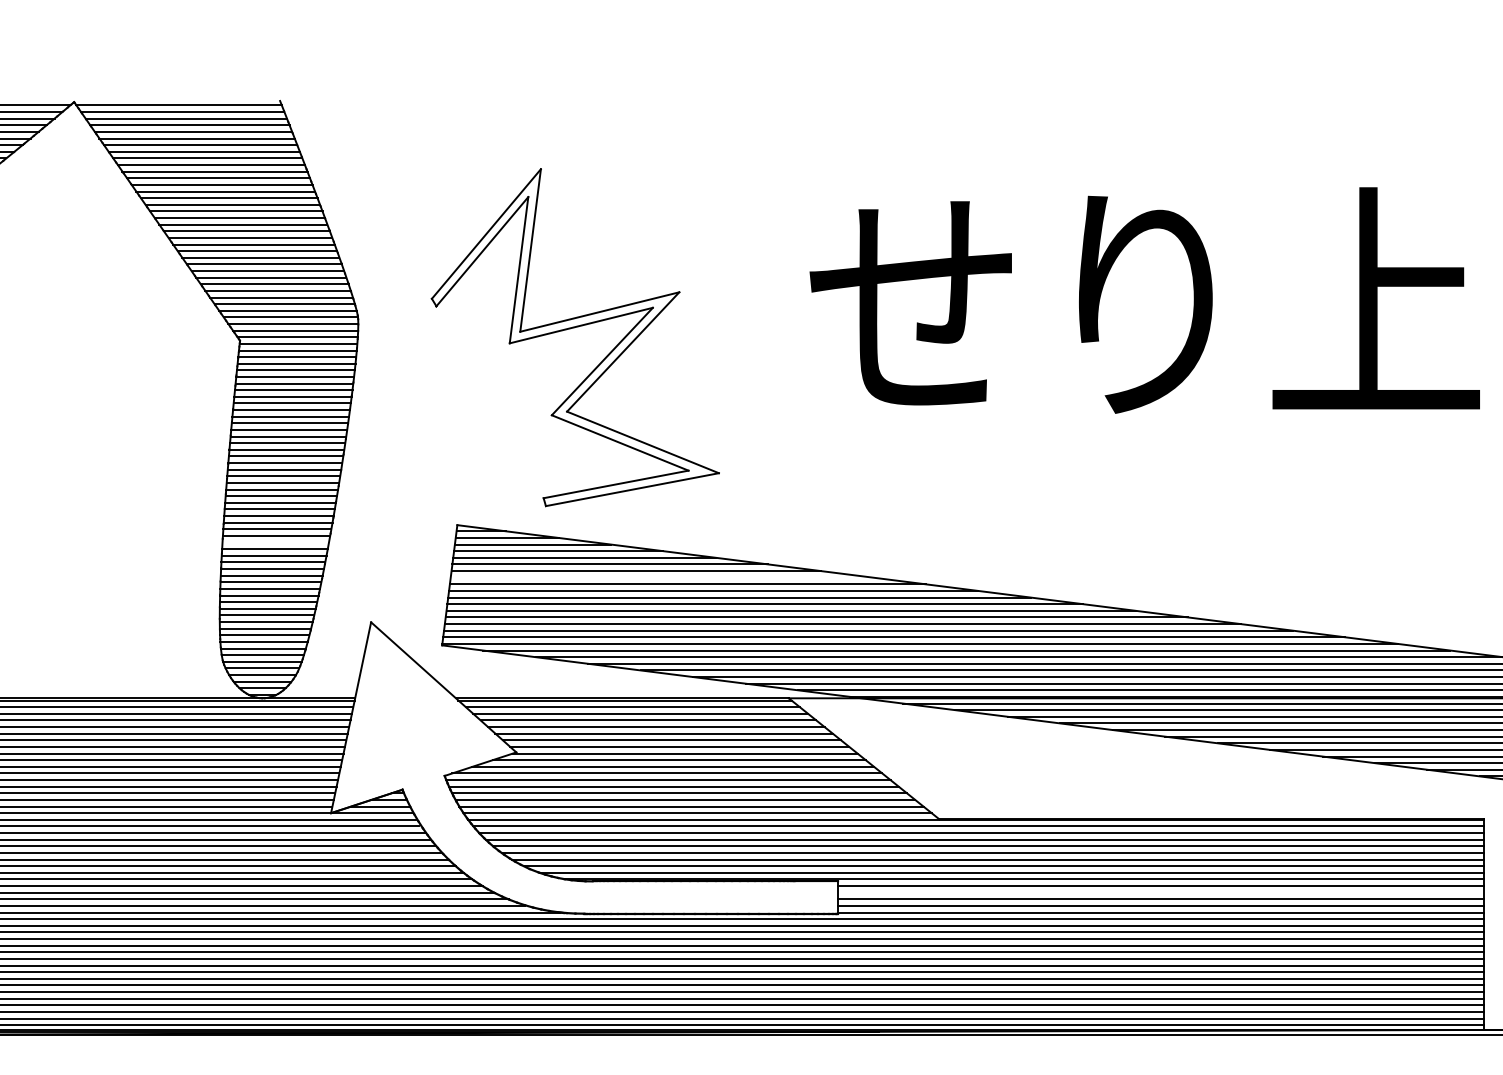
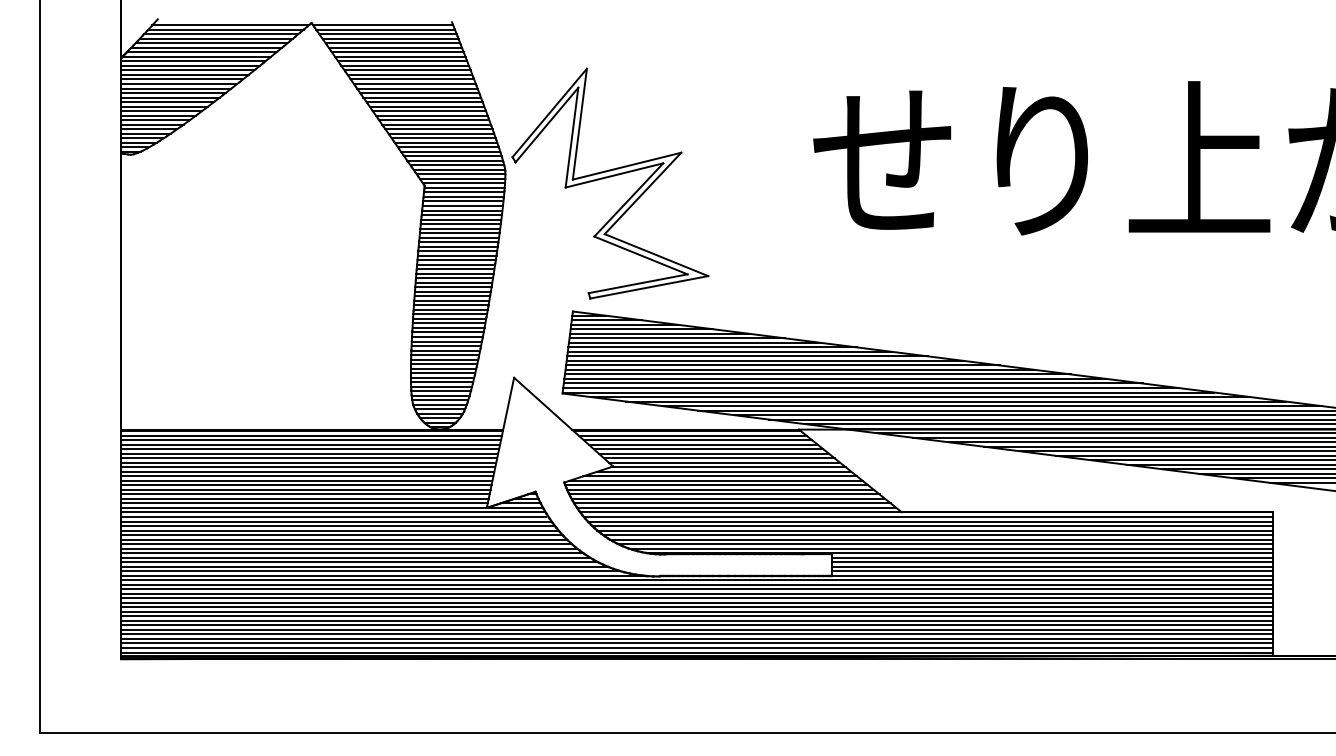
part: (575, 337) -> (610, 183), moved
line: (274, 542) -> (448, 323), added
line: (662, 577) -> (712, 347), added
line: (1160, 893) -> (1052, 562), added

